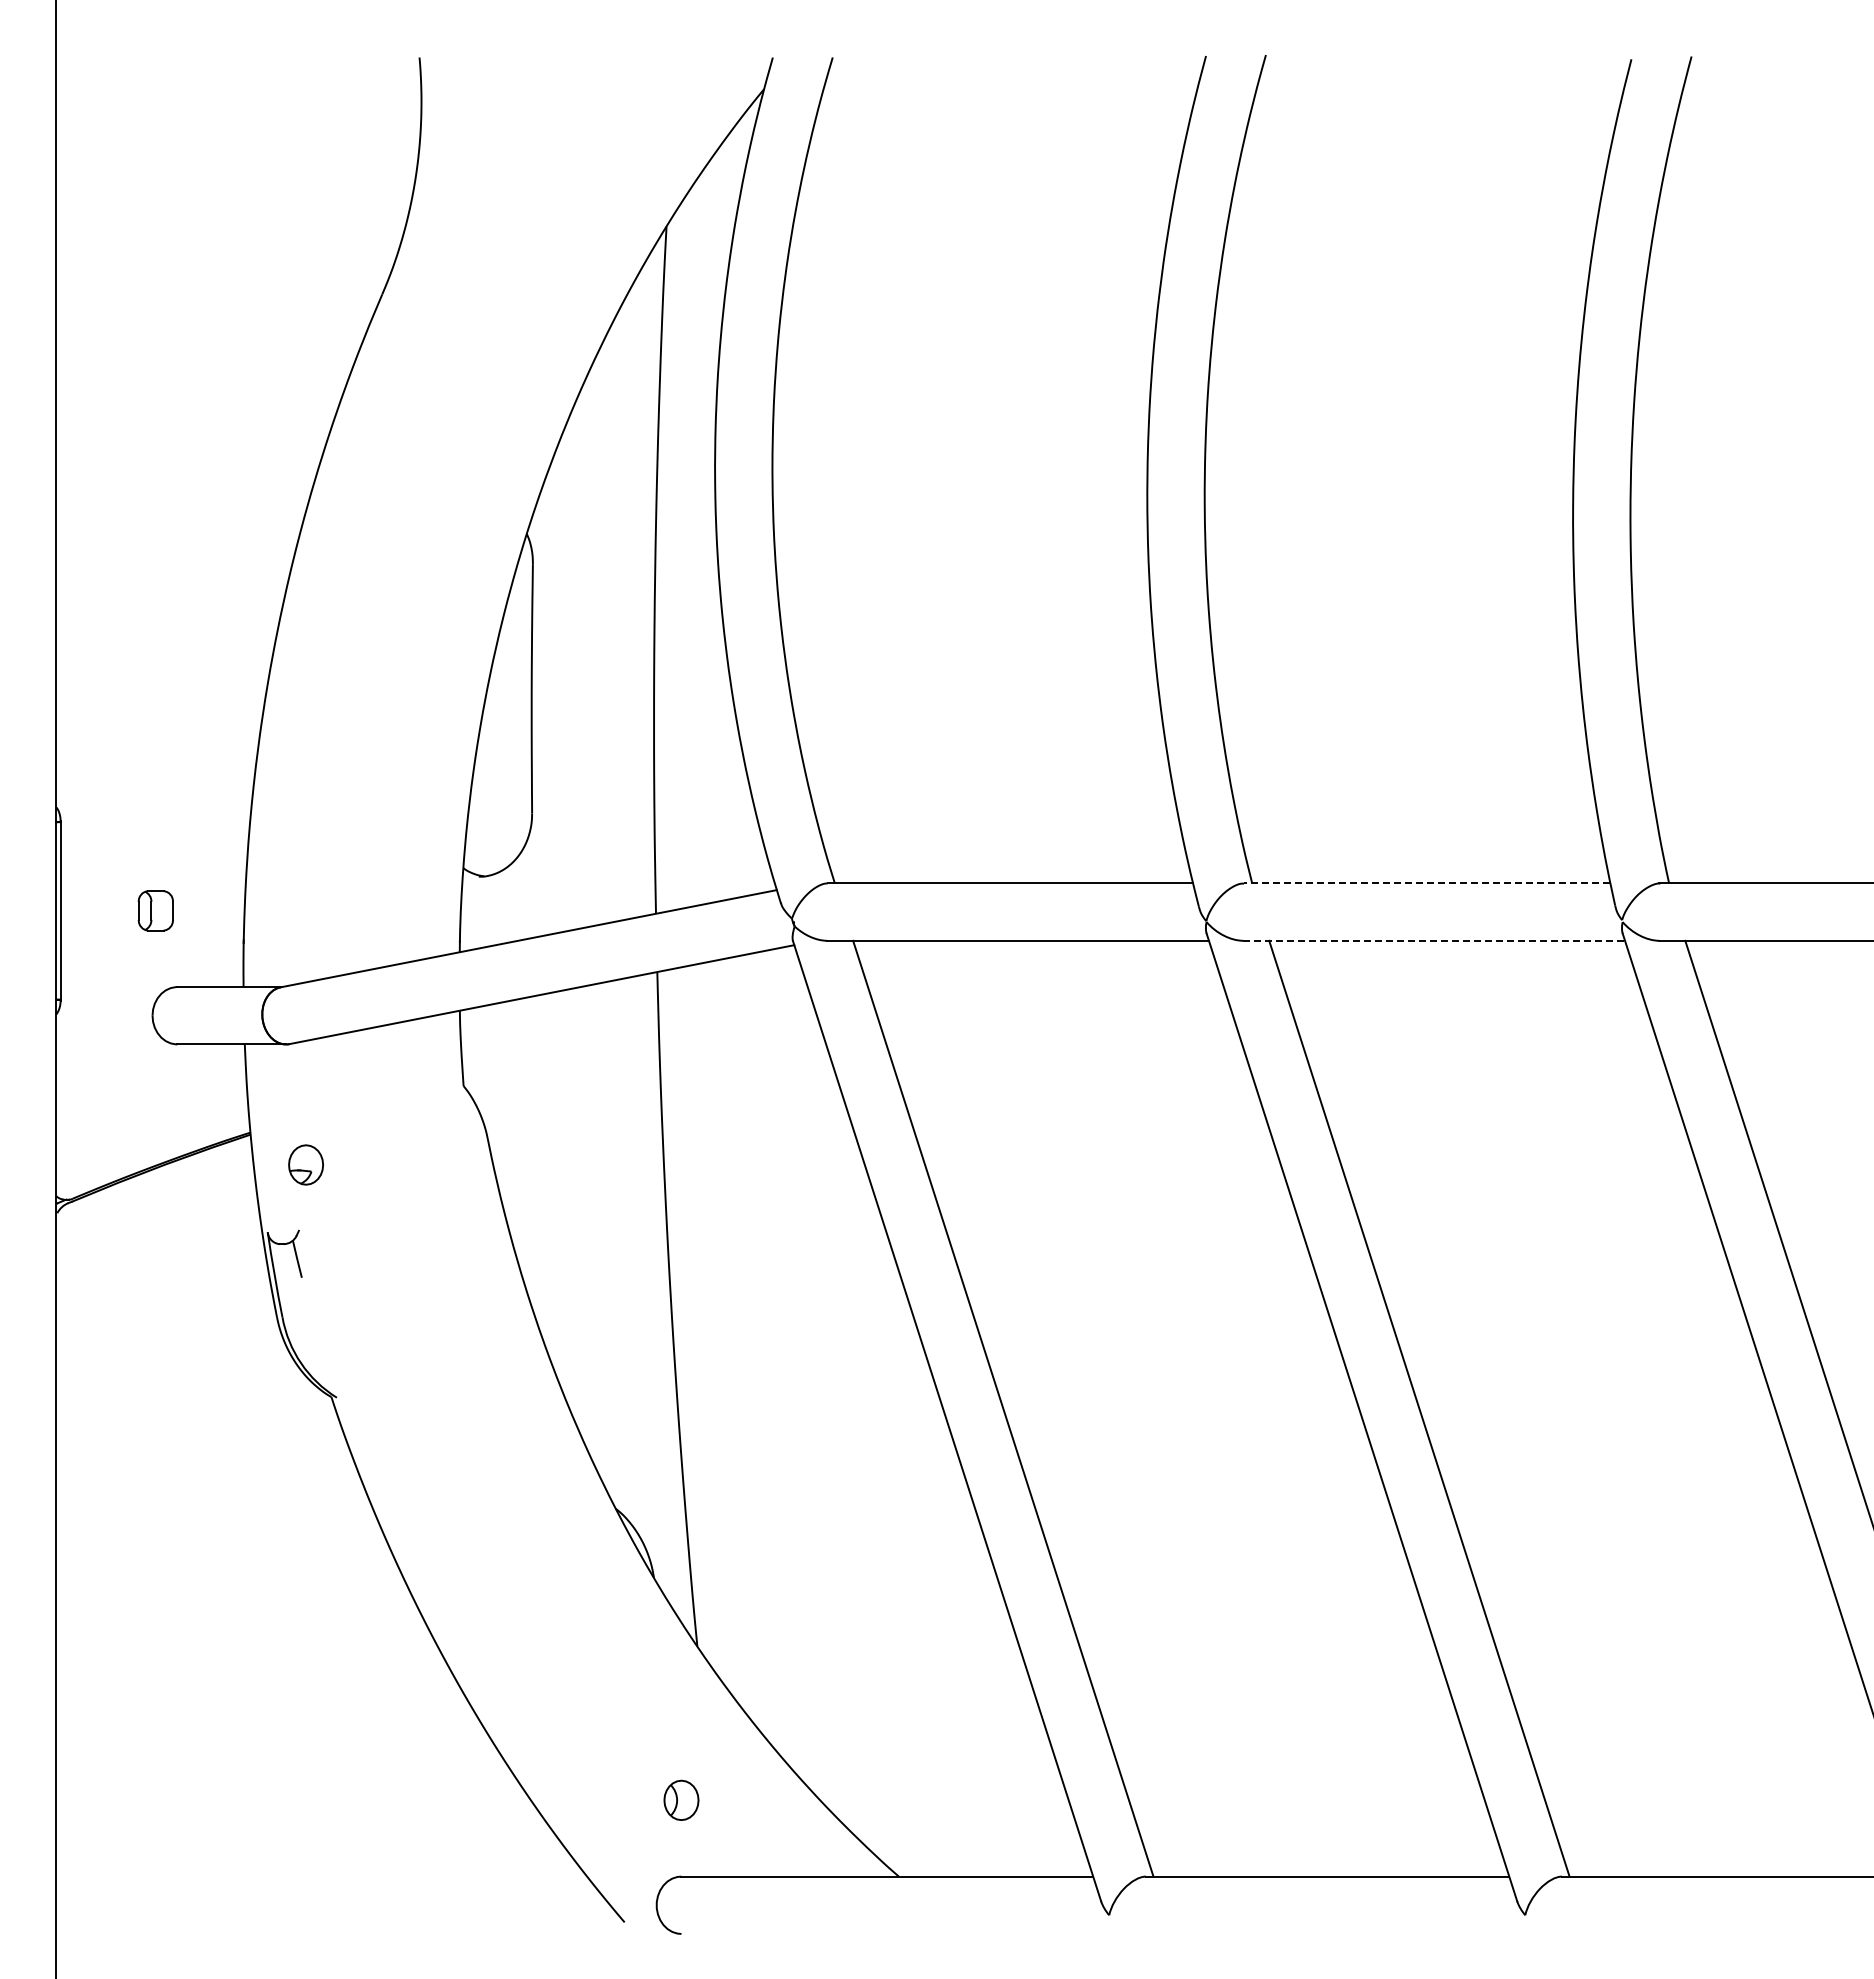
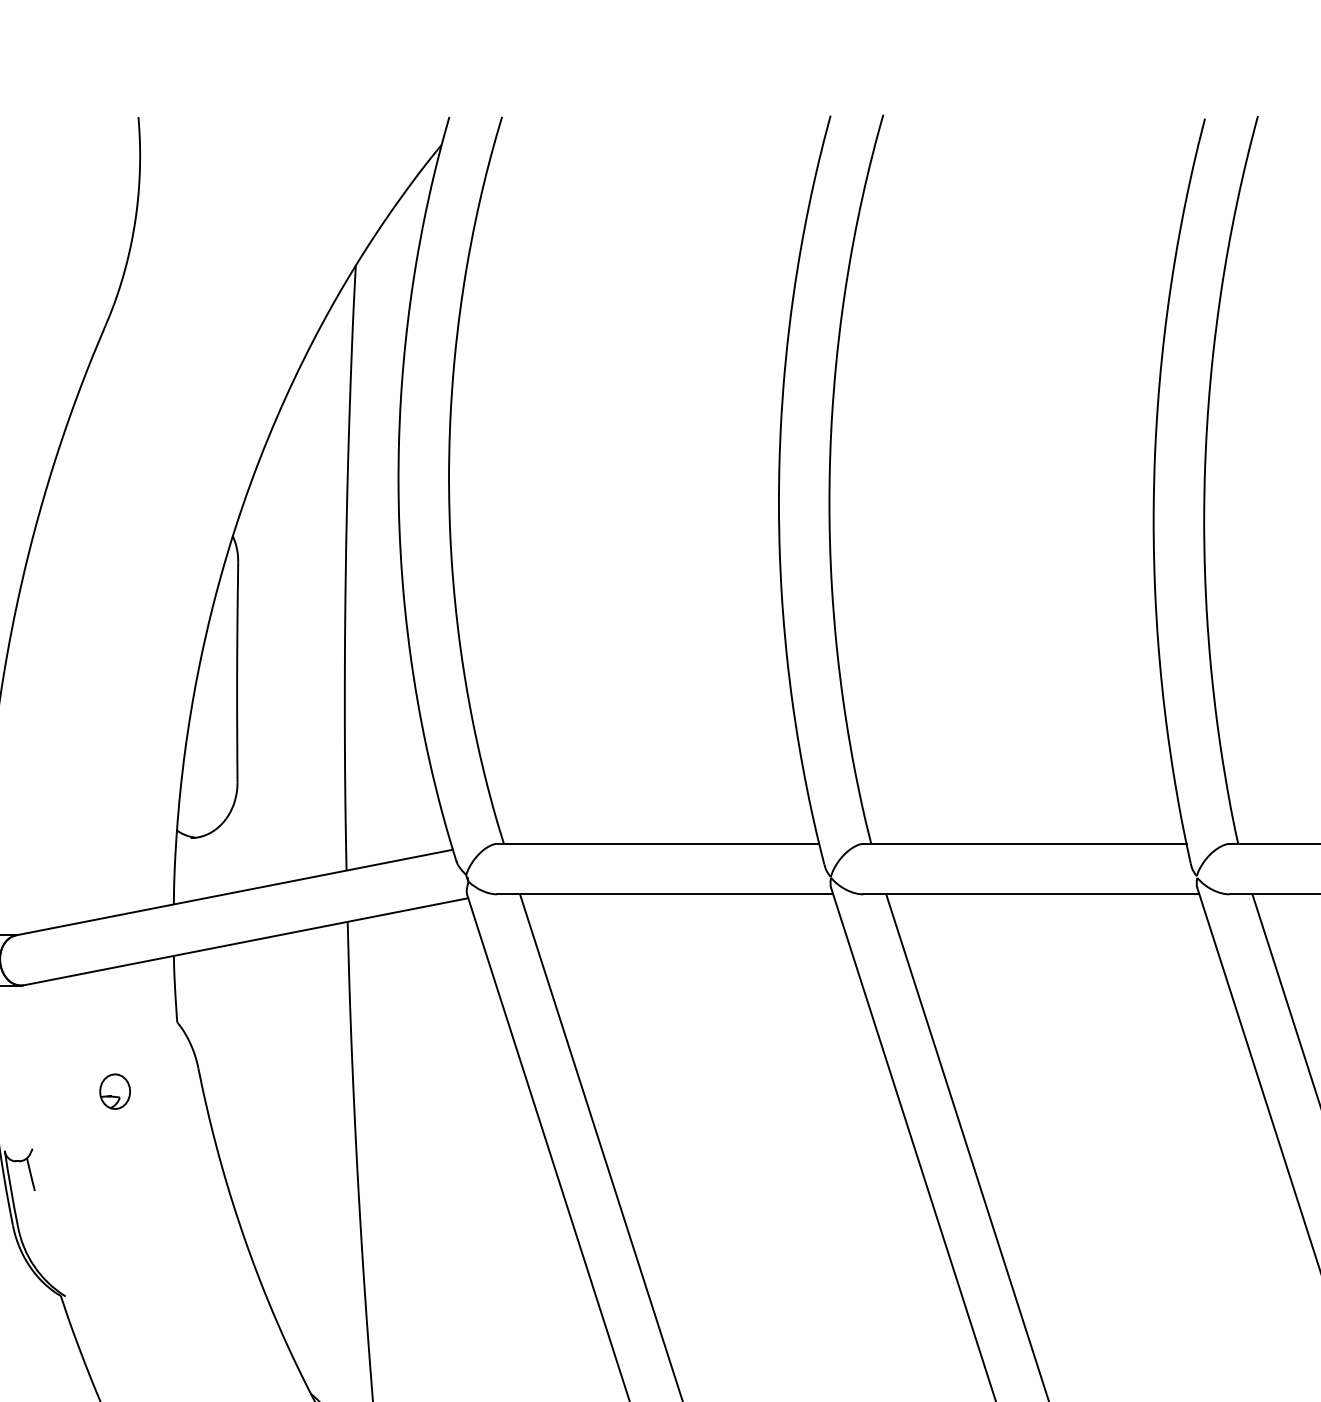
line: (1426, 883) -> (1024, 843), dashed -> solid
line: (1434, 940) -> (1031, 894), dashed -> solid
part: (305, 1164) -> (114, 1091), moved

